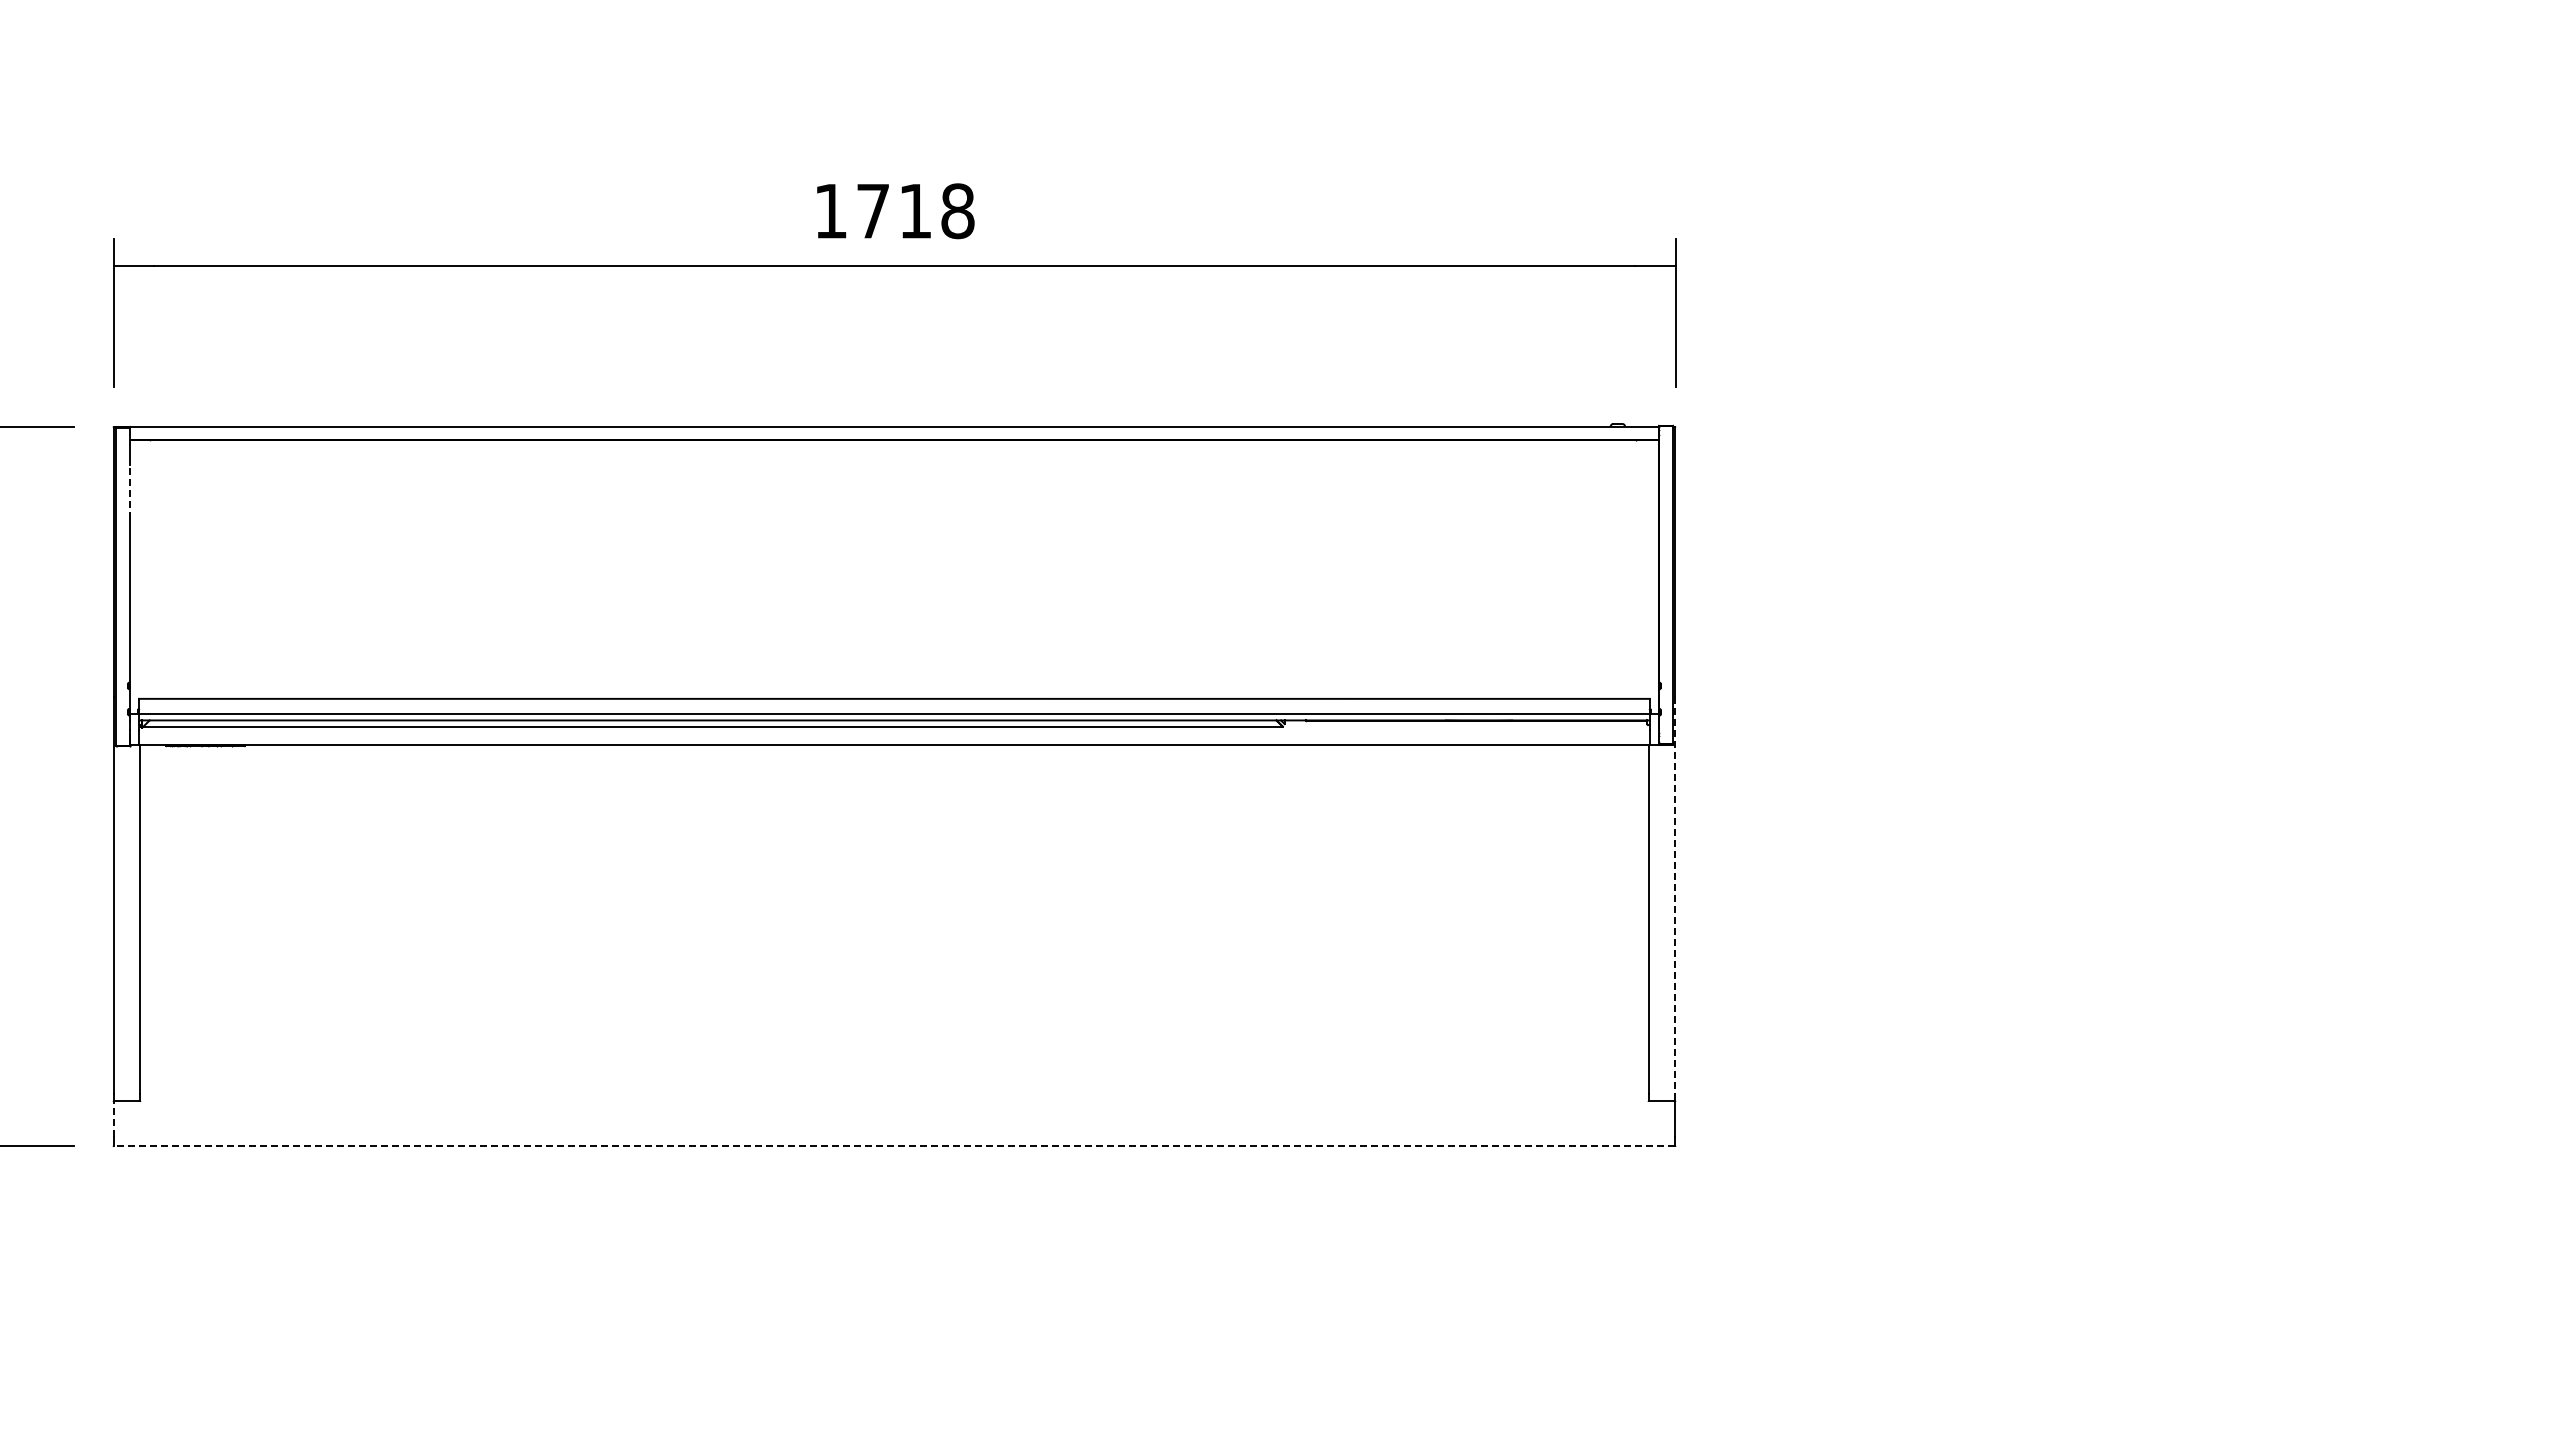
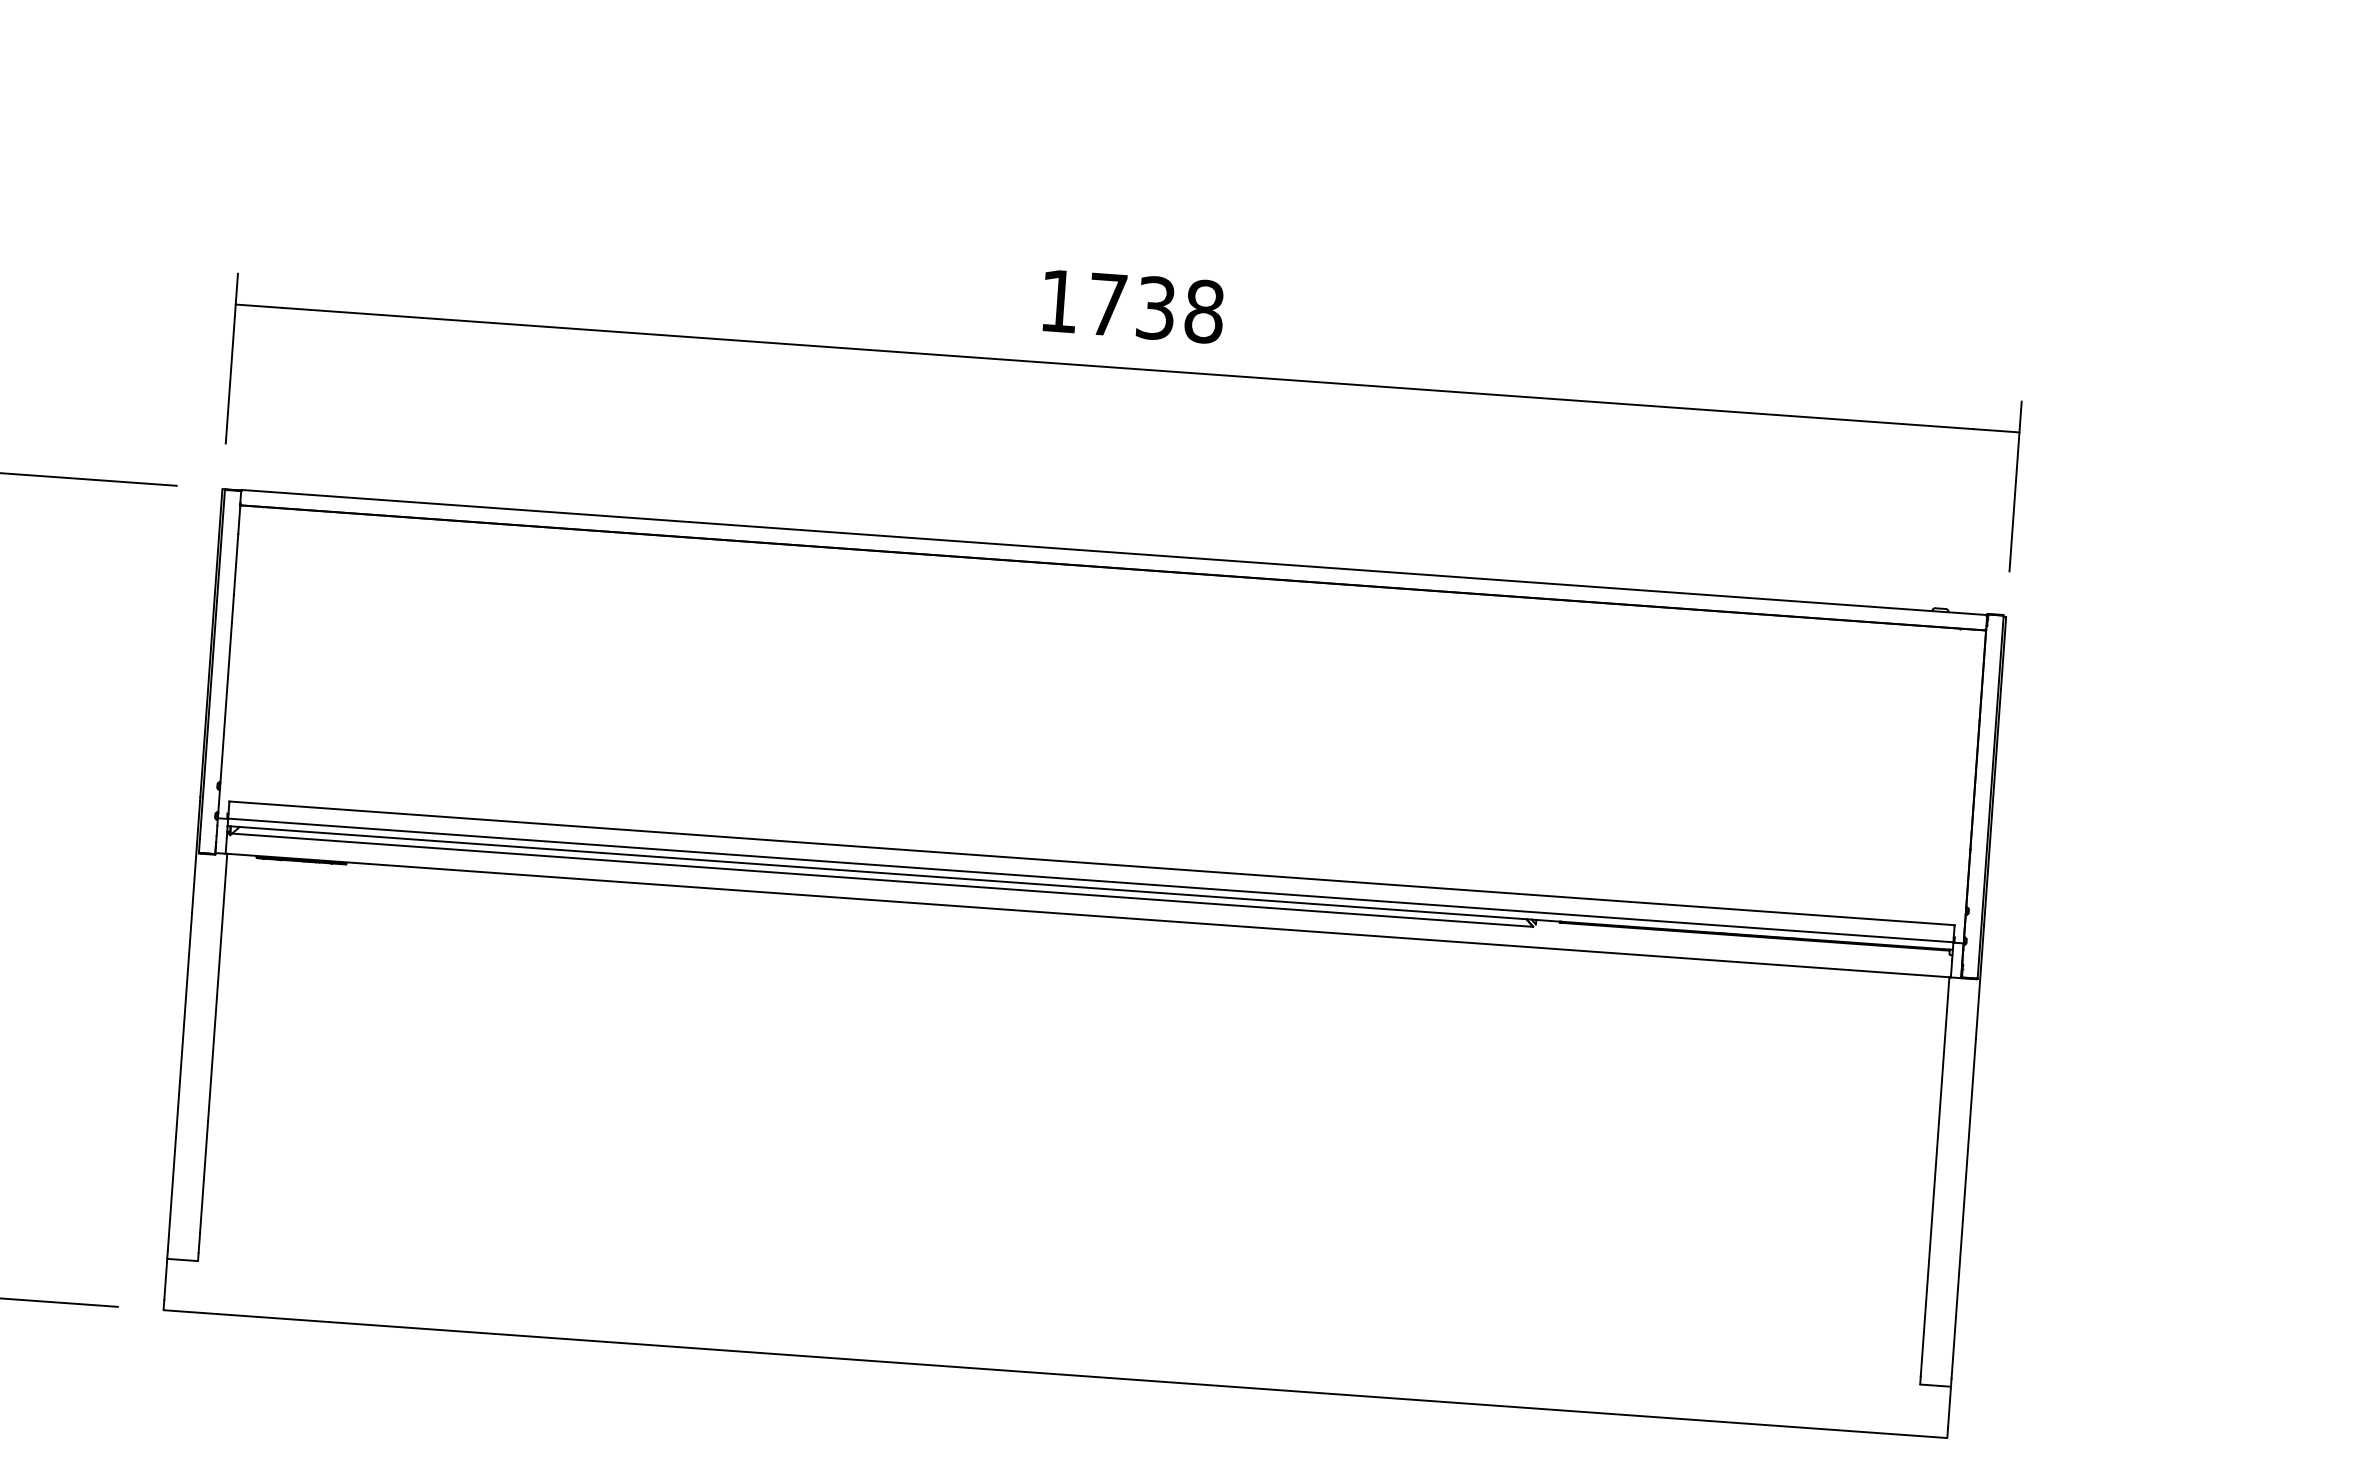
text: (915, 211) -> (1155, 308), 1718 -> 1738
line: (130, 491) -> (236, 563), dashed -> solid
line: (1675, 895) -> (1967, 1151), dashed -> solid
line: (113, 1118) -> (165, 1278), dashed -> solid
line: (894, 1146) -> (1055, 1374), dashed -> solid

